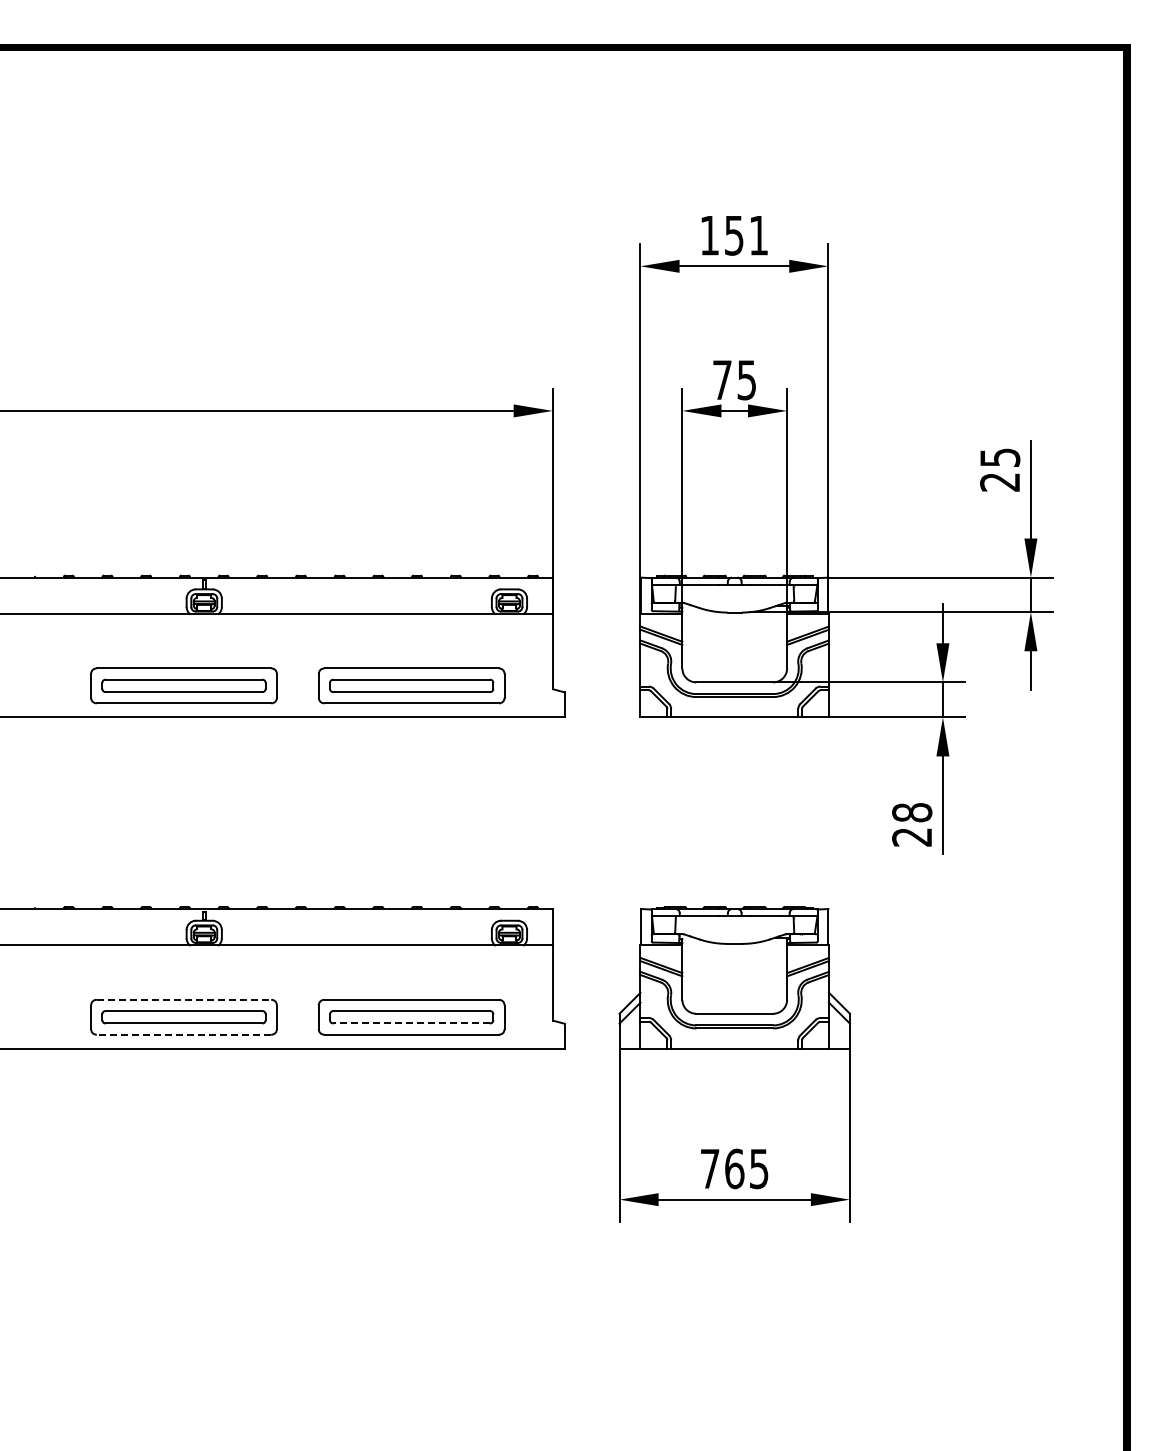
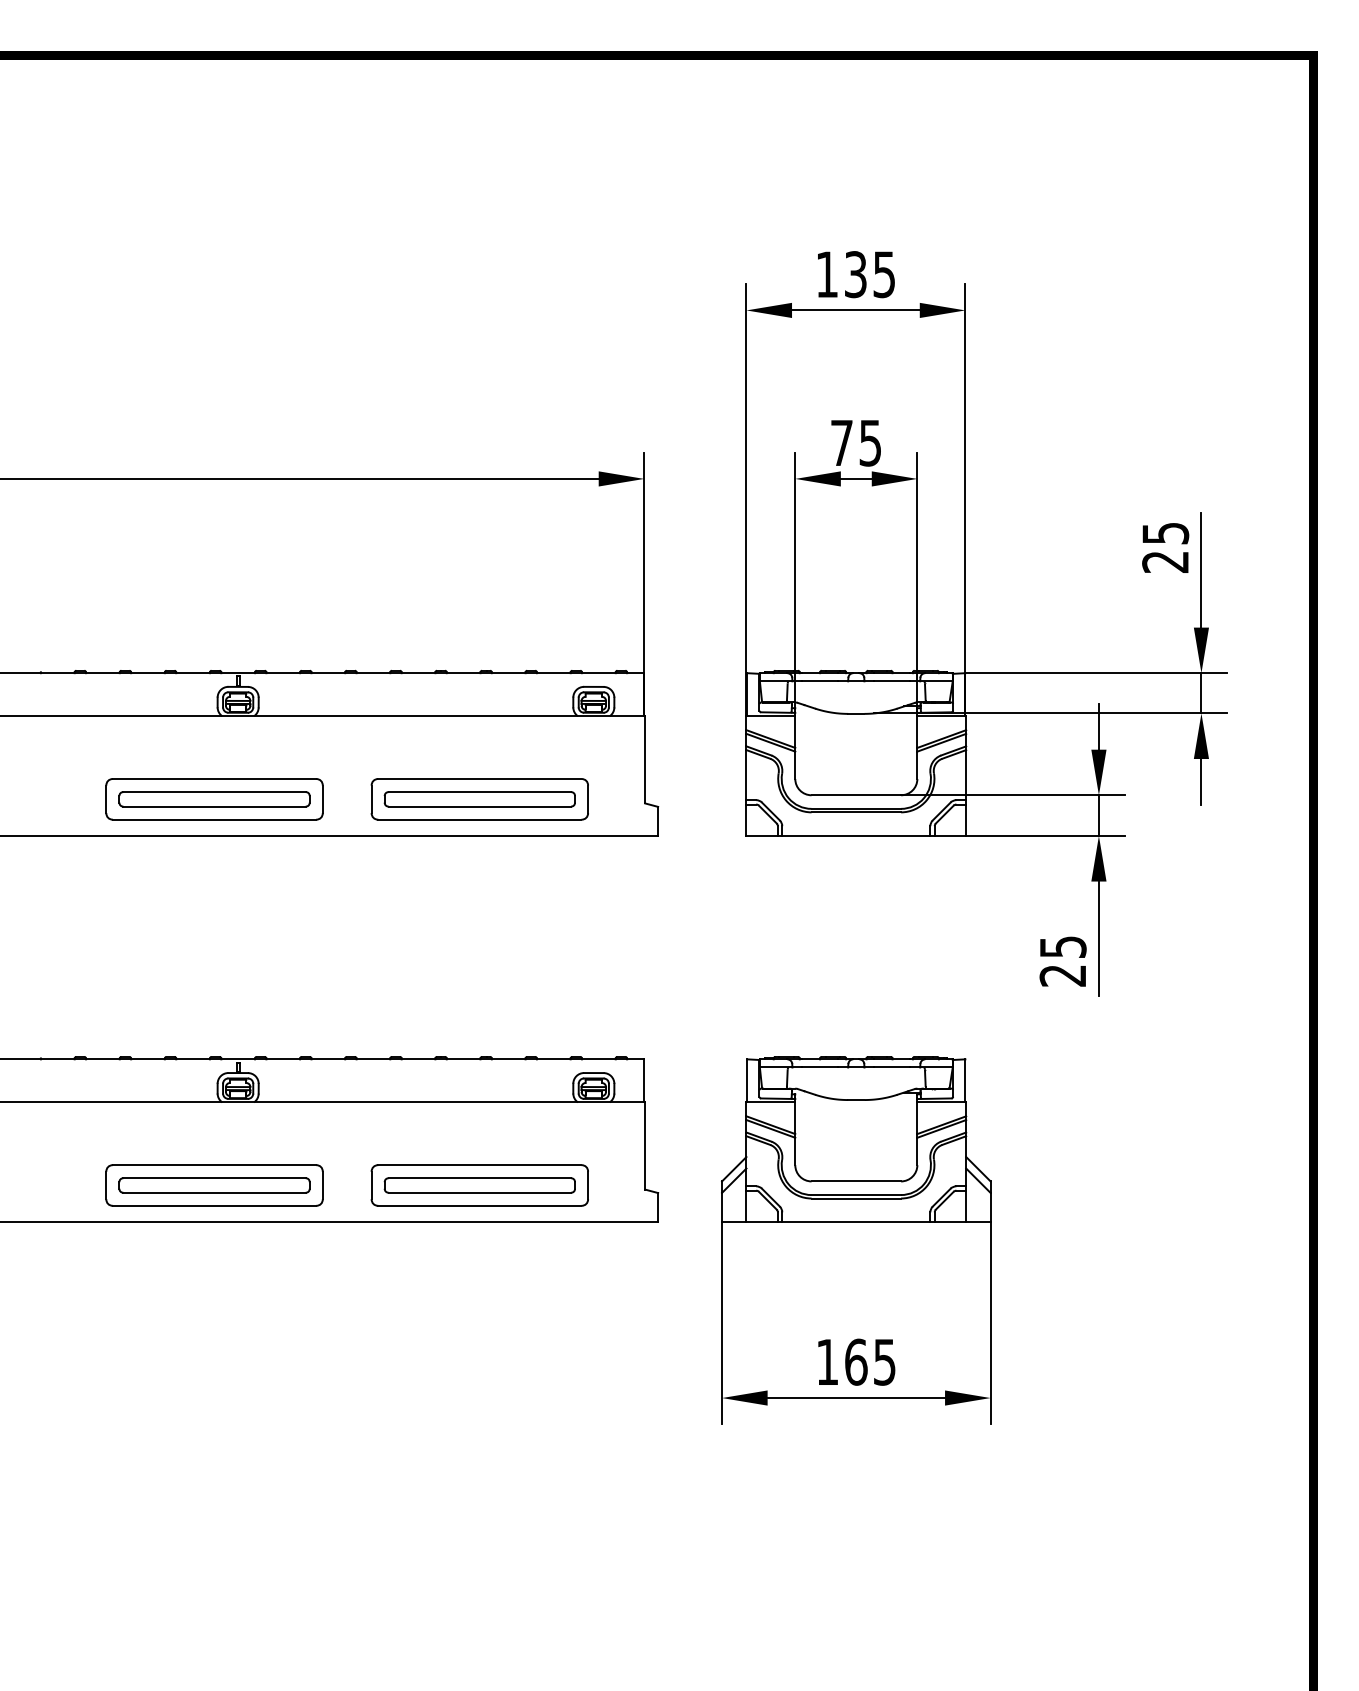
text: (746, 235) -> (870, 274), 151 -> 135
text: (912, 812) -> (1063, 946), 28 -> 25
line: (184, 999) -> (215, 1164), dashed -> solid
line: (411, 1023) -> (479, 1192), dashed -> solid
line: (183, 1034) -> (213, 1205), dashed -> solid
text: (710, 1168) -> (828, 1361), 765 -> 165

